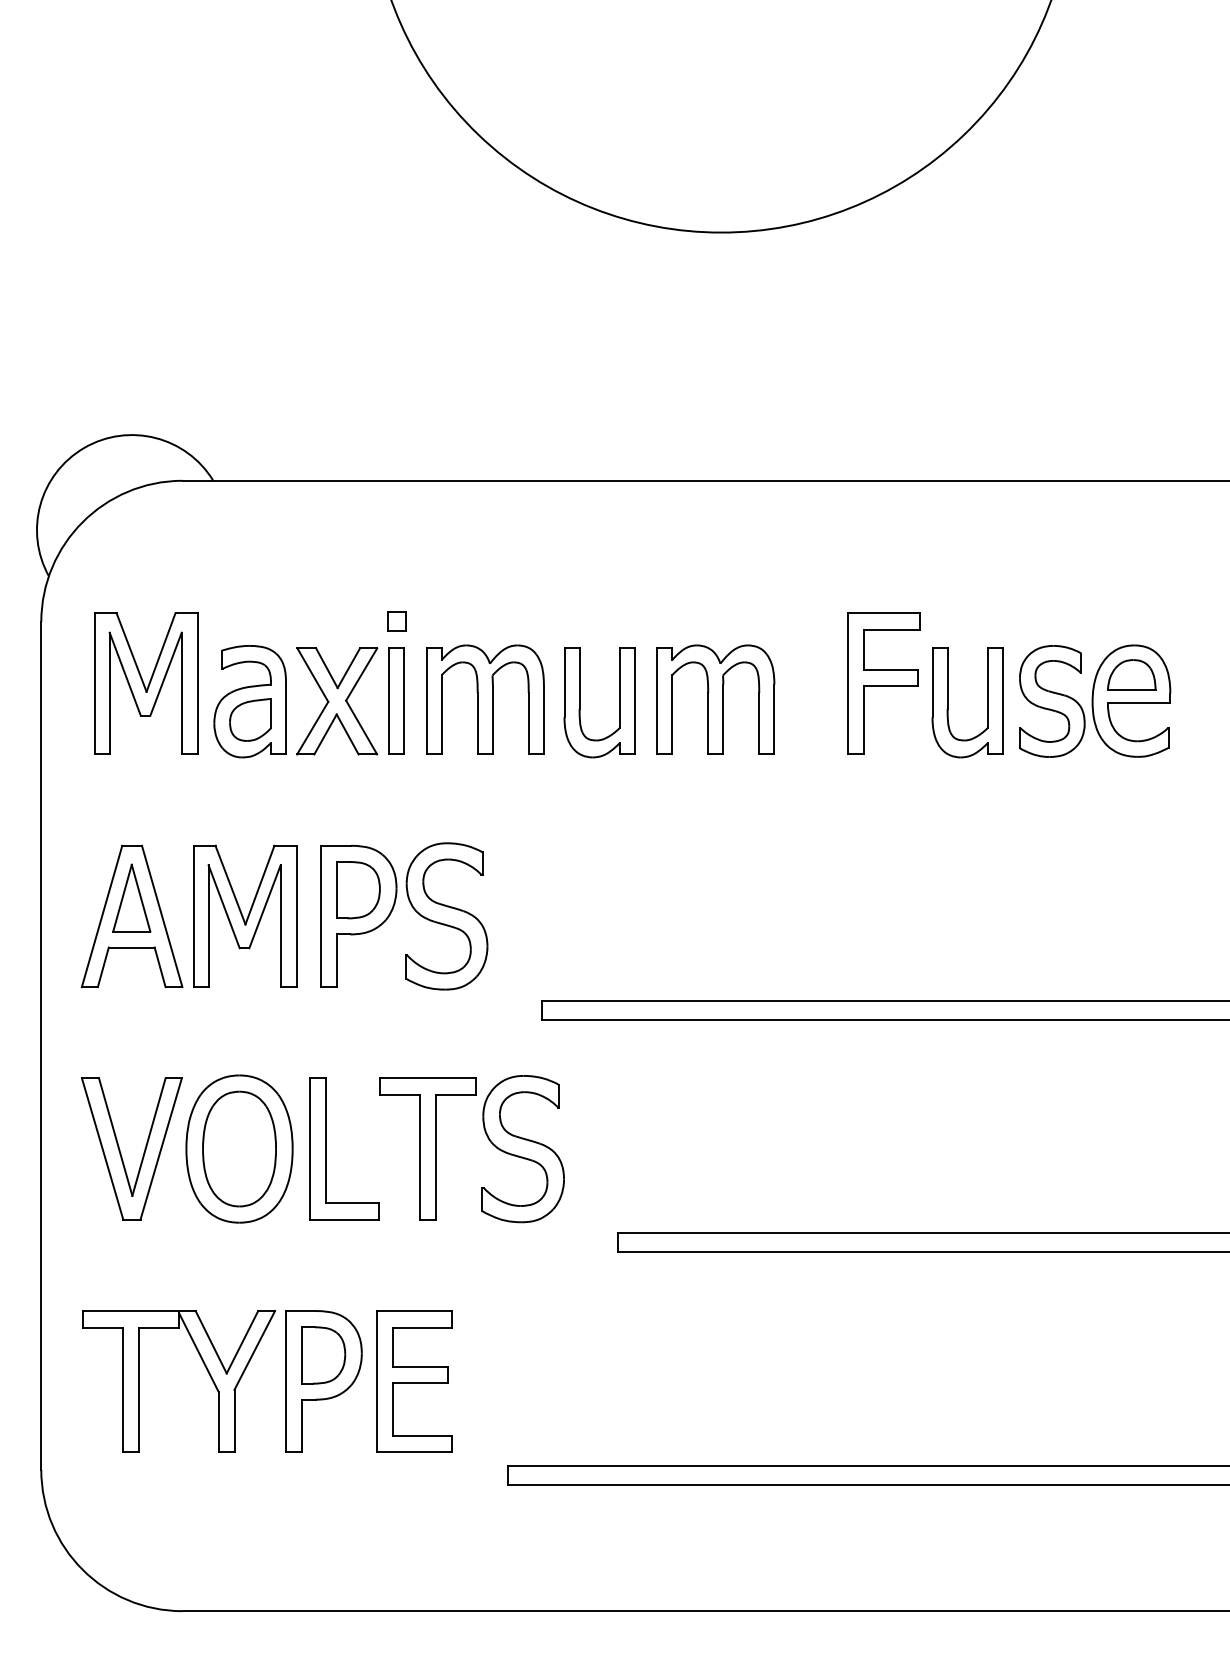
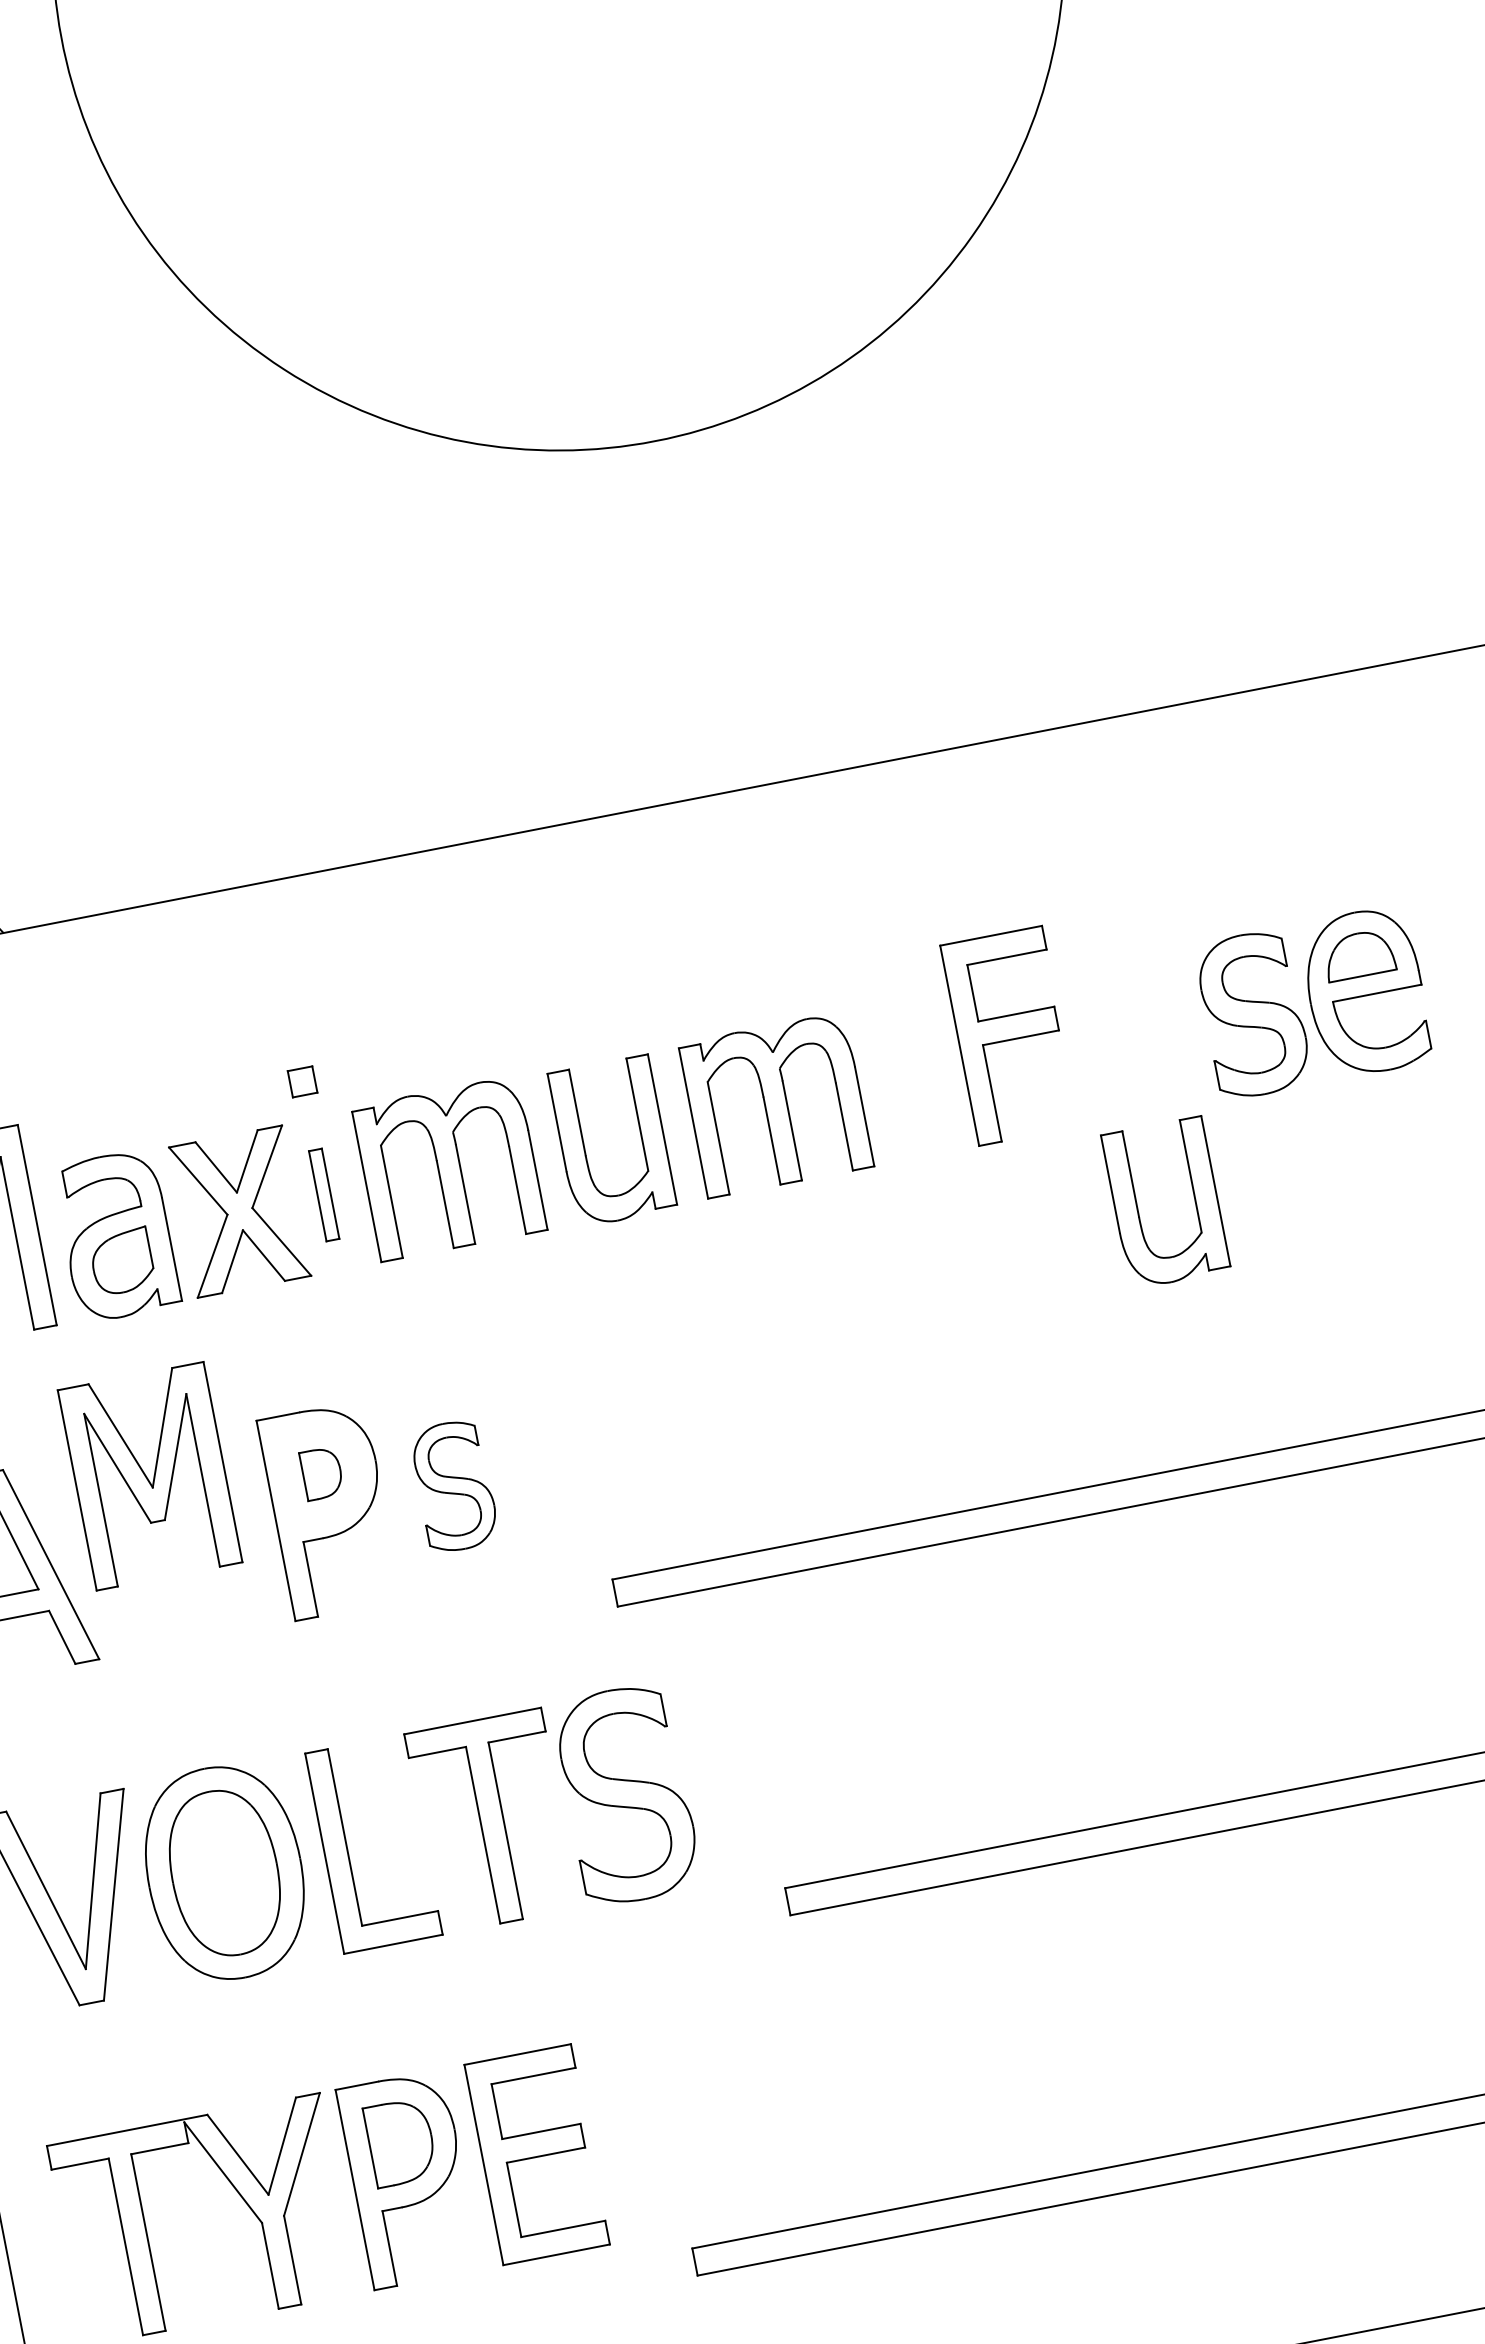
part: (396, 700) -> (323, 1193), size x0.6
part: (948, 702) -> (1138, 1207), moved
part: (358, 890) -> (322, 1473), size x0.6
part: (245, 915) -> (150, 1474), moved
part: (446, 916) -> (454, 1486), size x0.6

